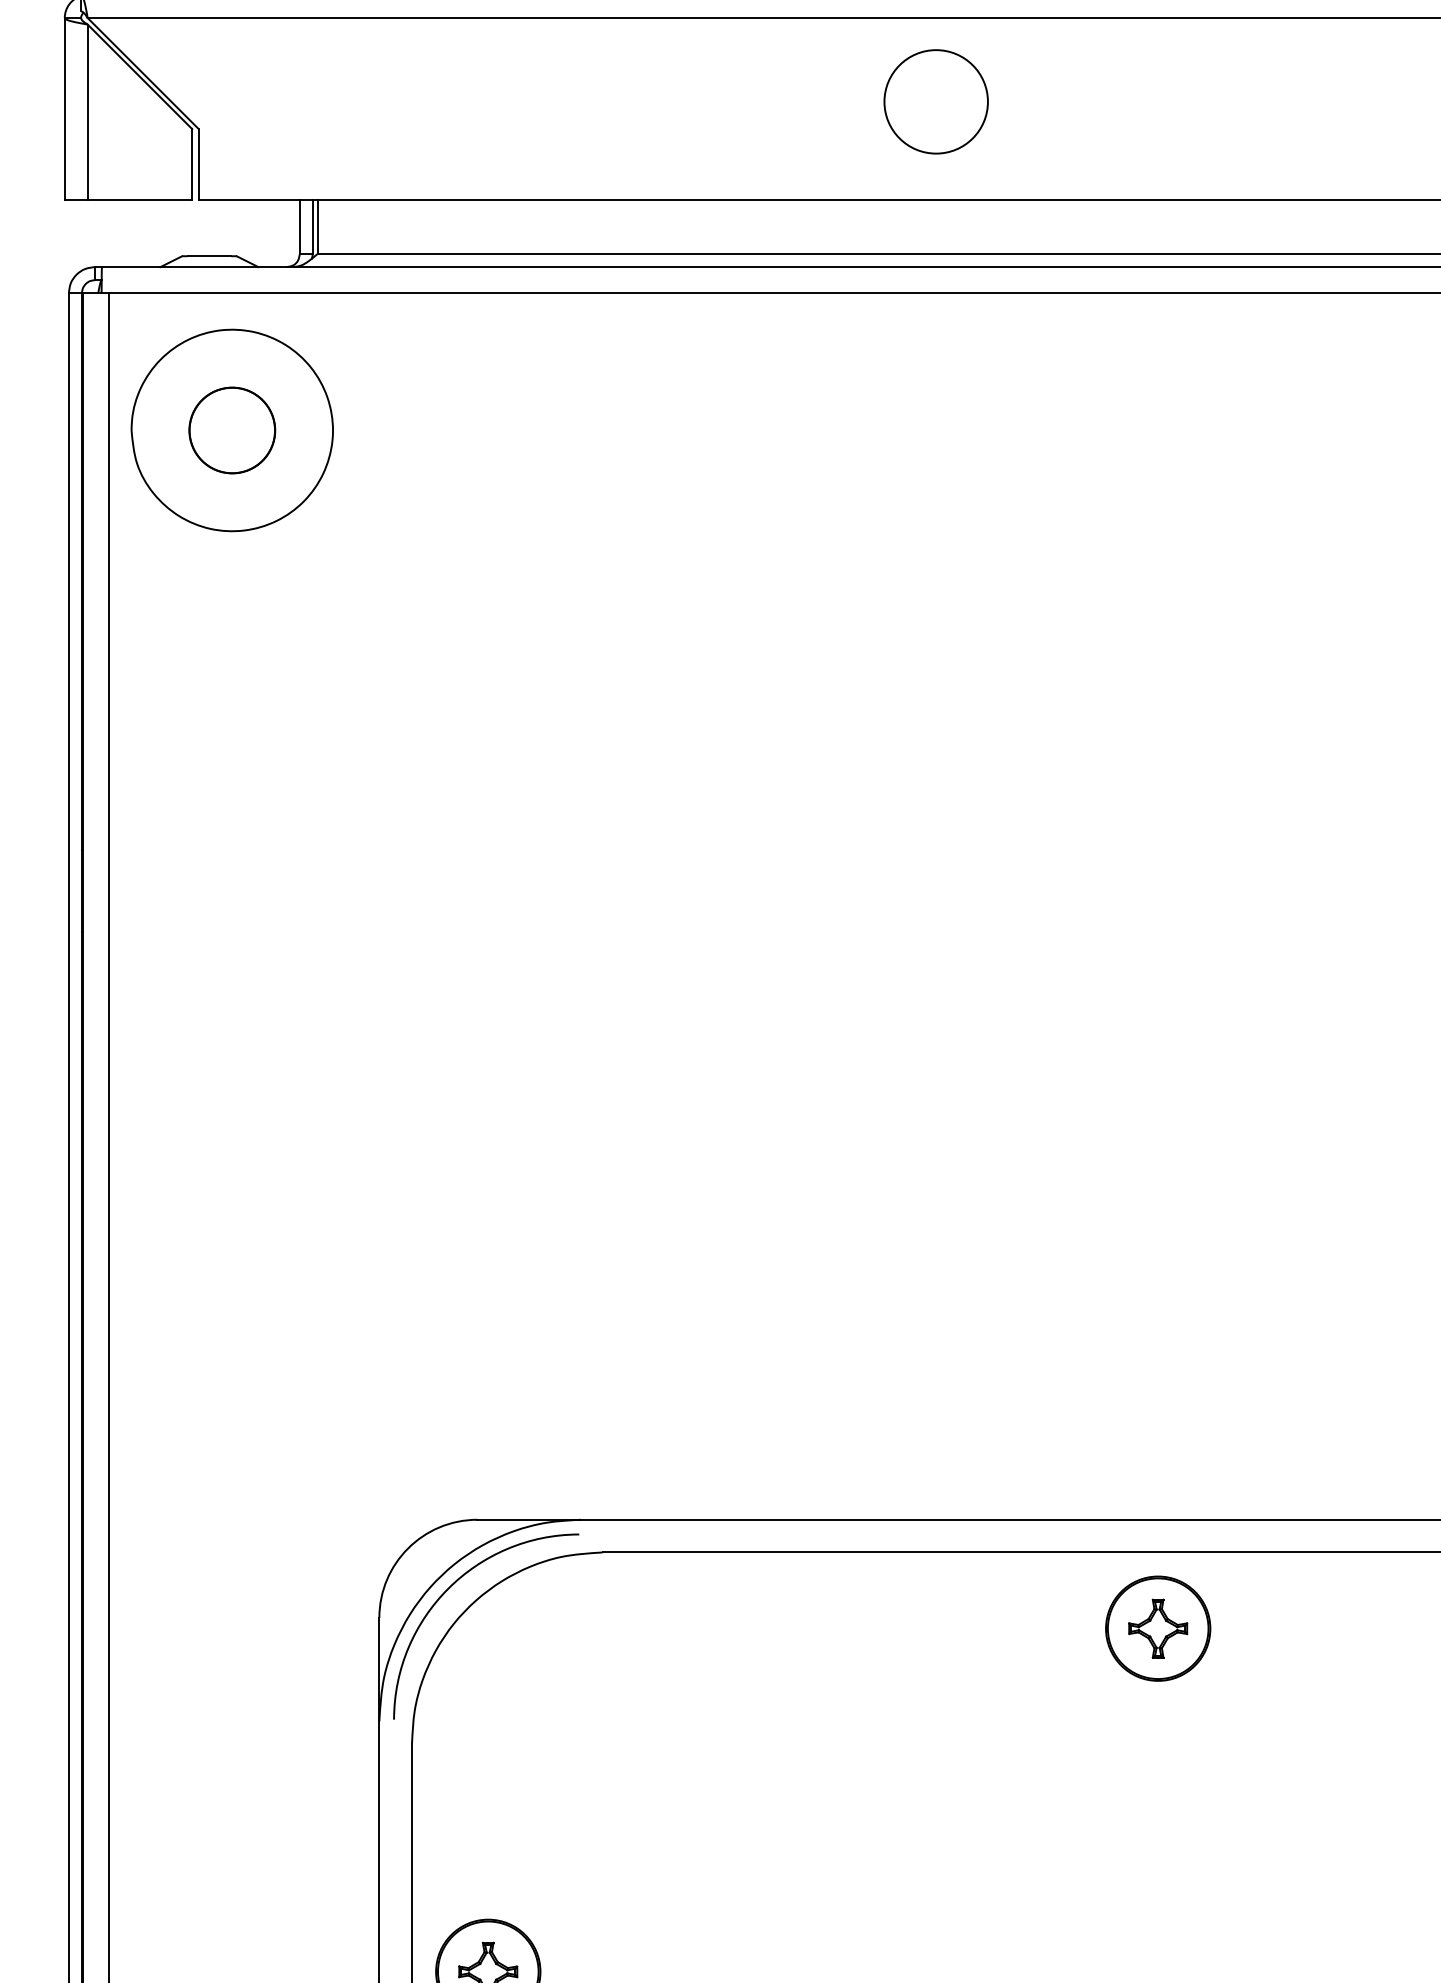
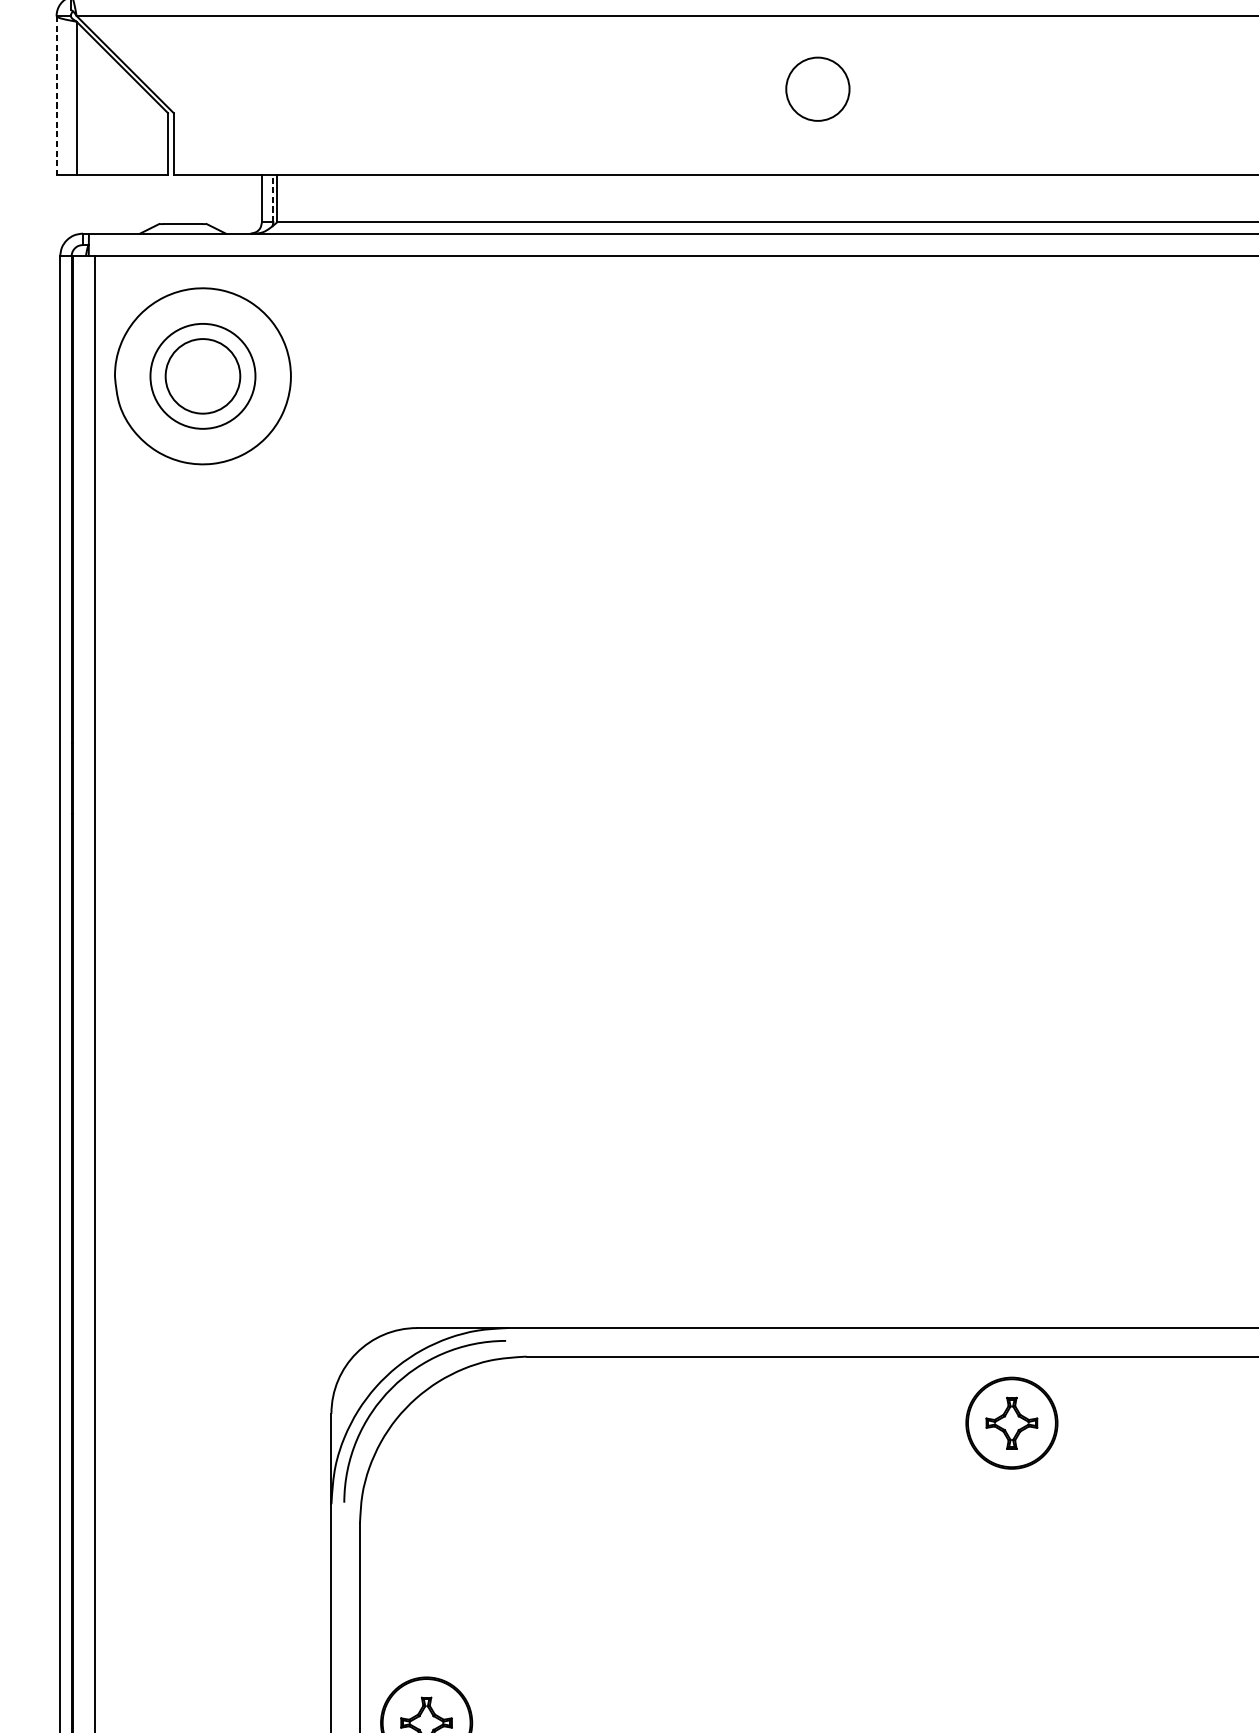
circle: (935, 101) -> (817, 88), size x0.7
line: (64, 108) -> (56, 95), solid -> dashed
line: (312, 226) -> (273, 198), solid -> dashed
circle: (232, 430) -> (203, 376), size x1.4

